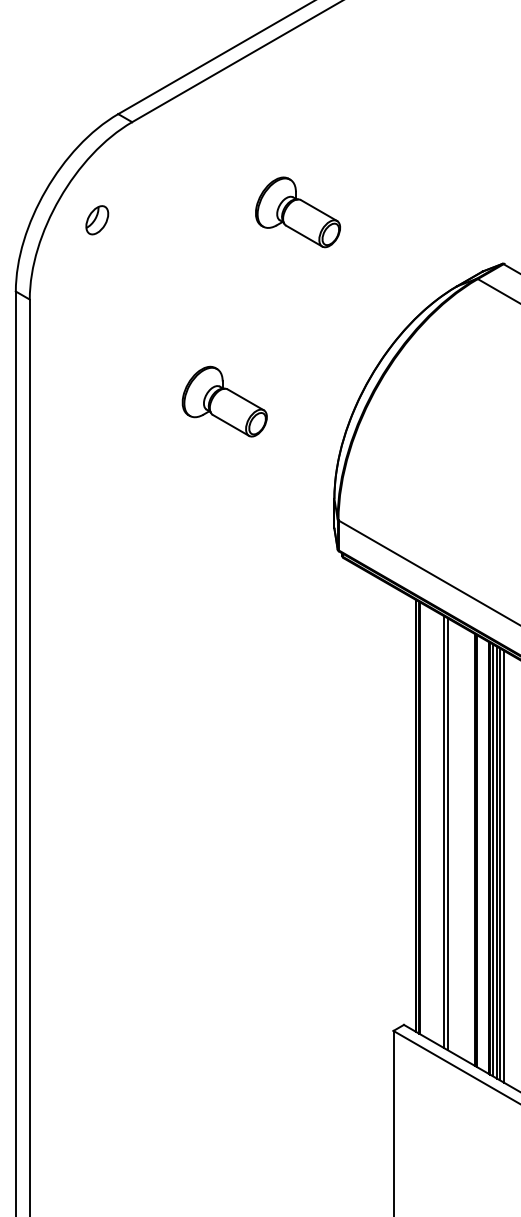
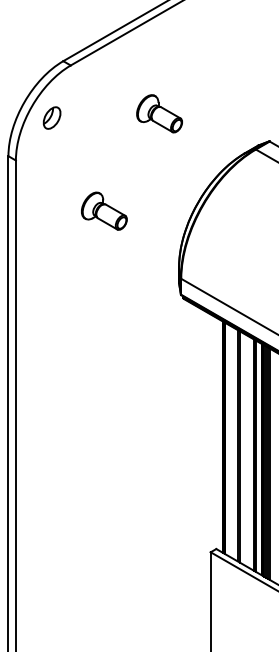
part: (96, 219) -> (51, 117), size x1.43
part: (225, 400) -> (104, 210), moved

